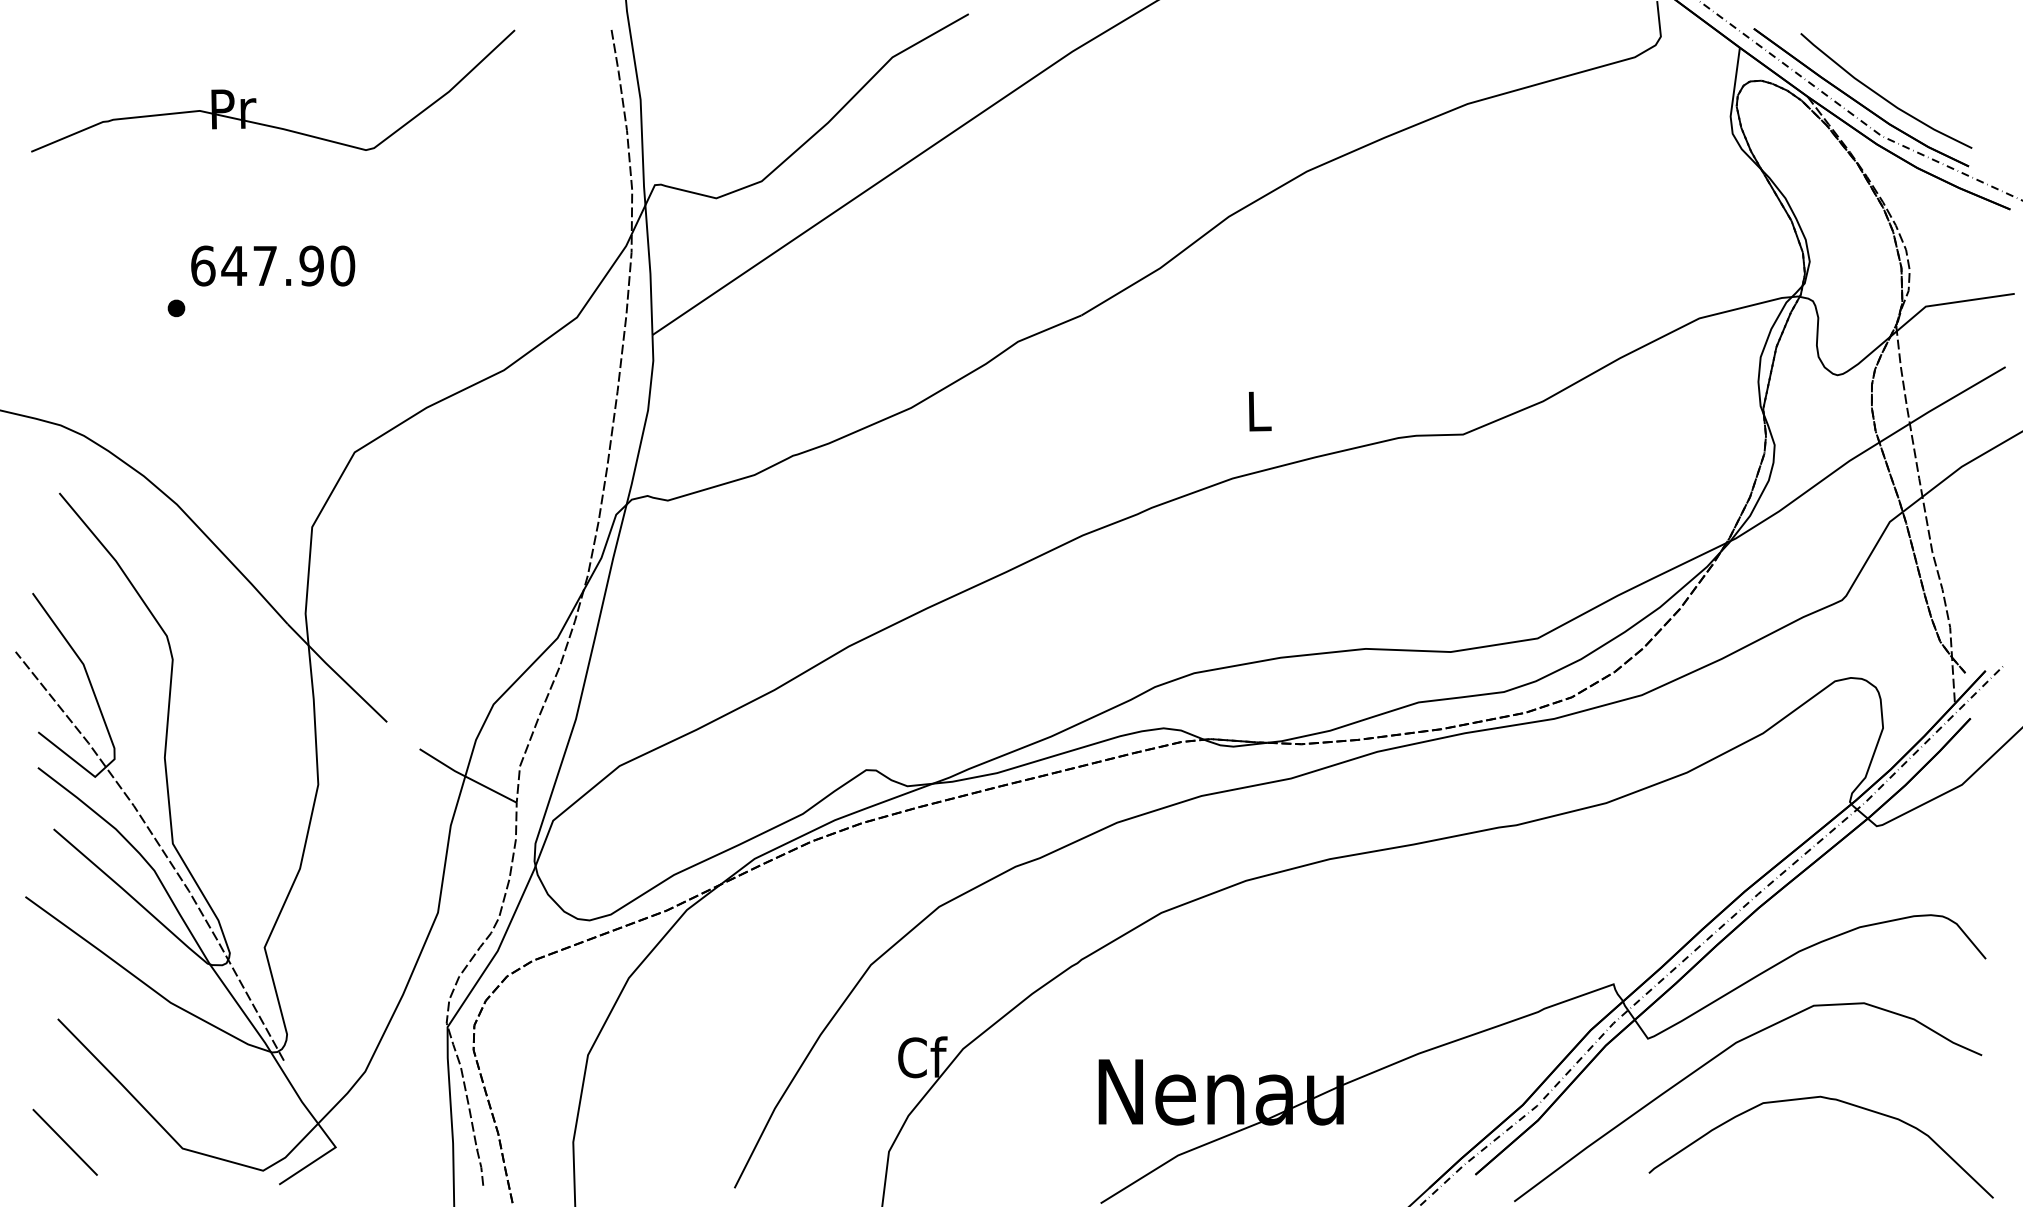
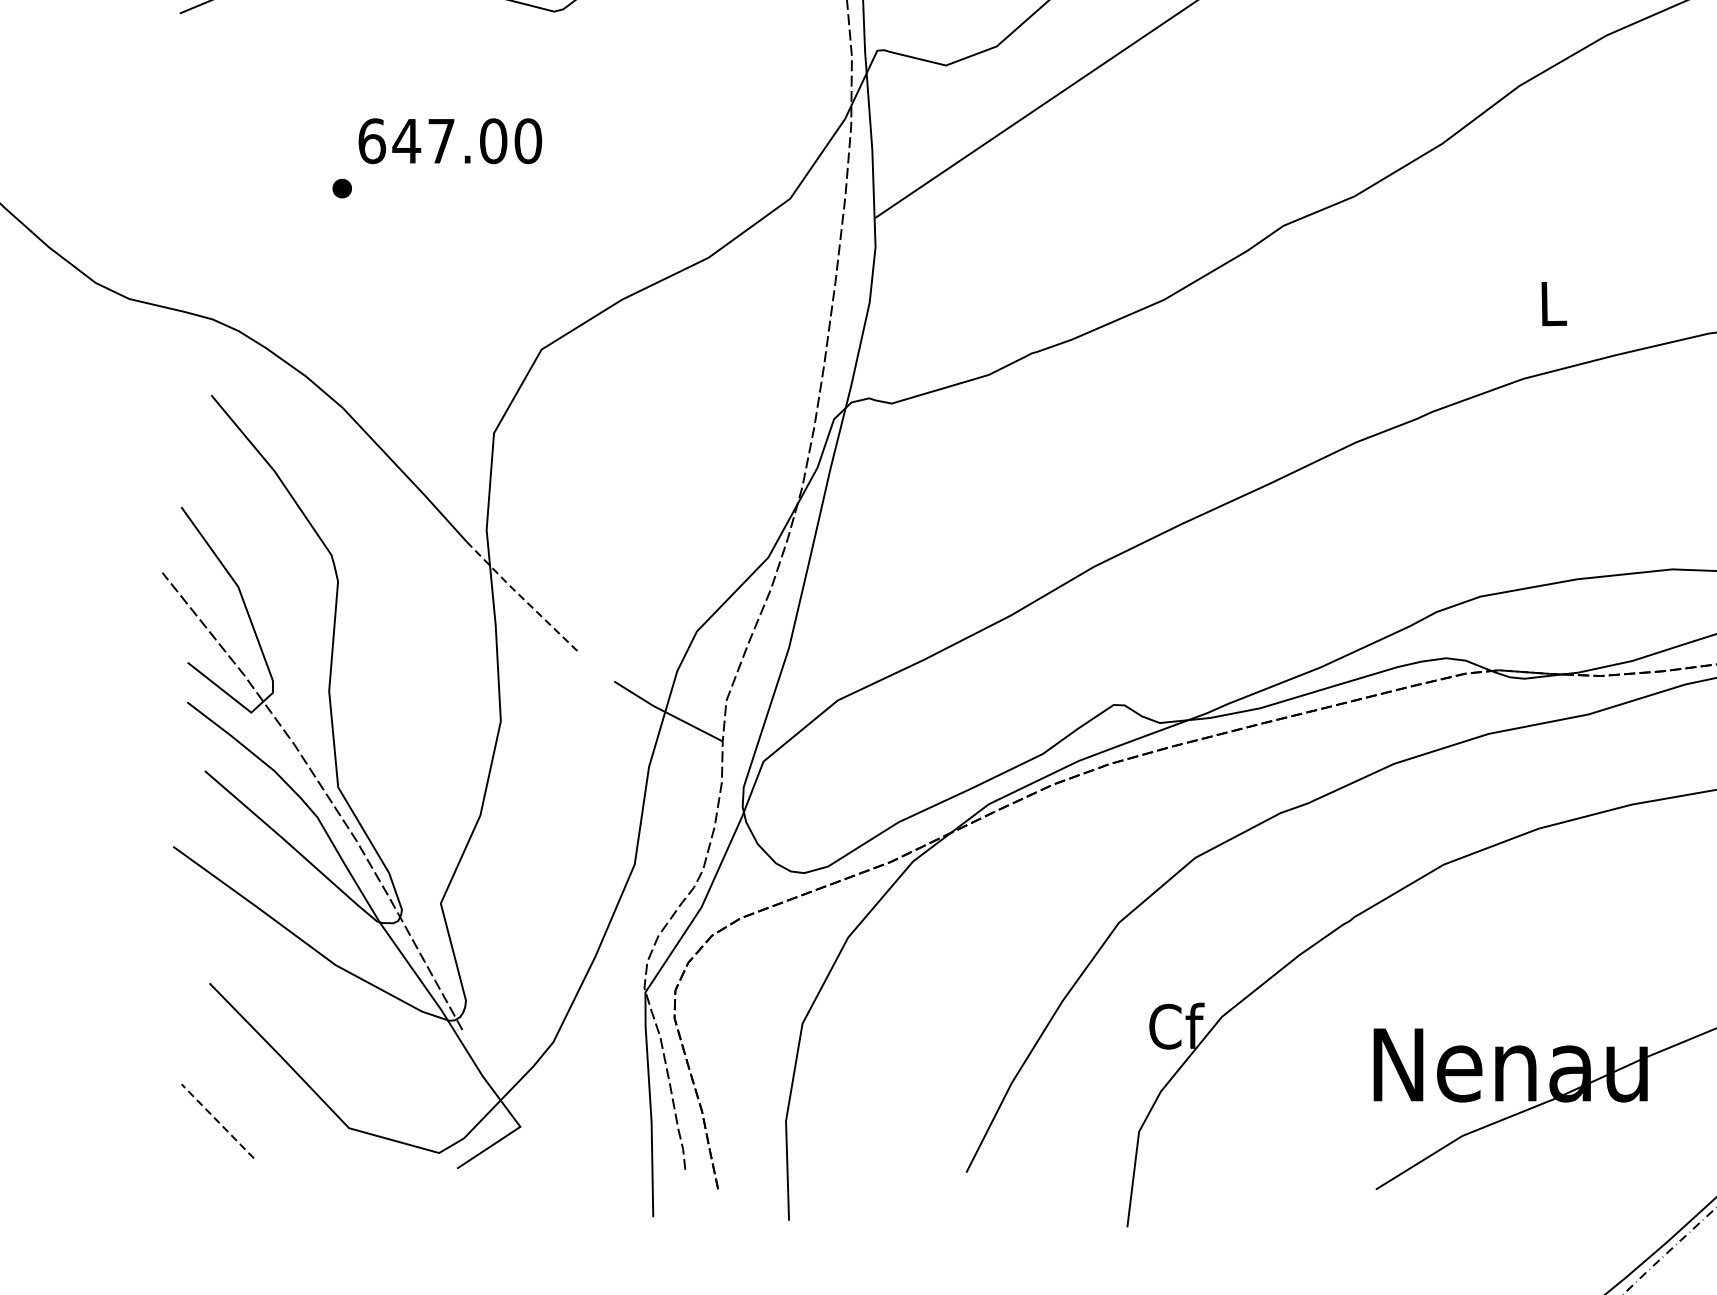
text: (311, 265) -> (493, 140), 647.90 -> 647.00
line: (336, 673) -> (521, 596), solid -> dashed
line: (64, 1142) -> (216, 1121), solid -> dashed

